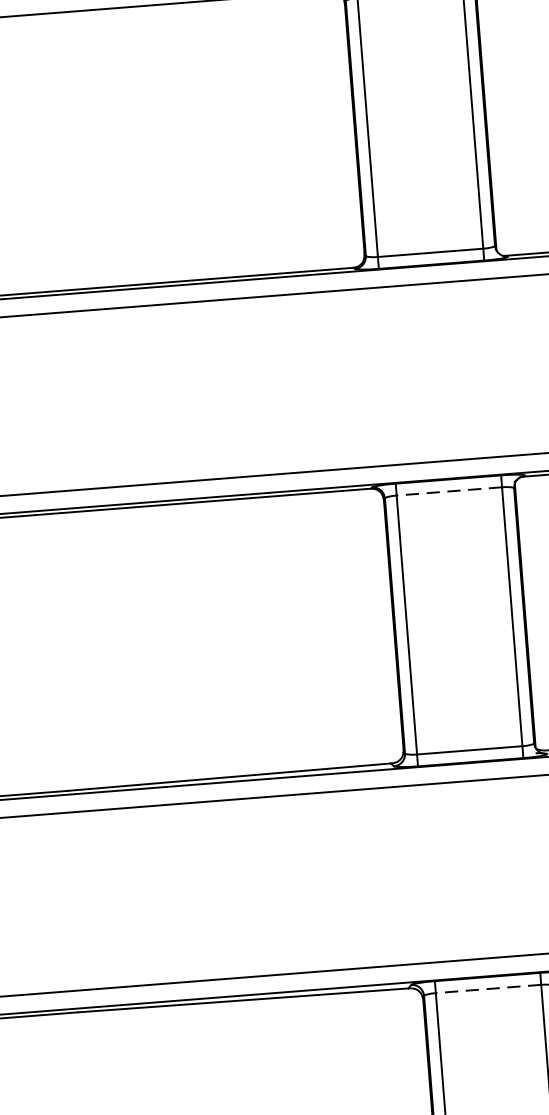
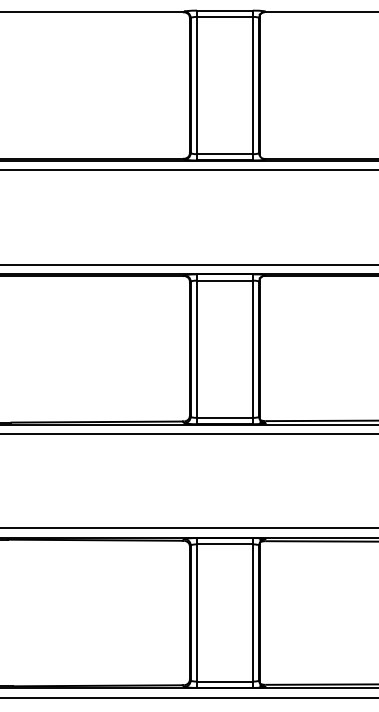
line: (448, 491) -> (224, 280), dashed -> solid
line: (487, 989) -> (224, 544), dashed -> solid

